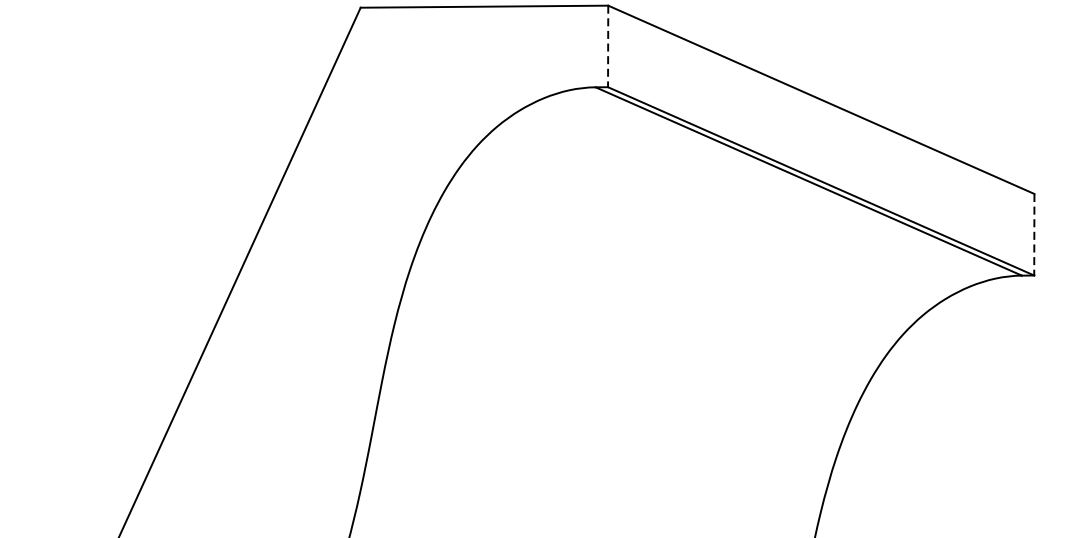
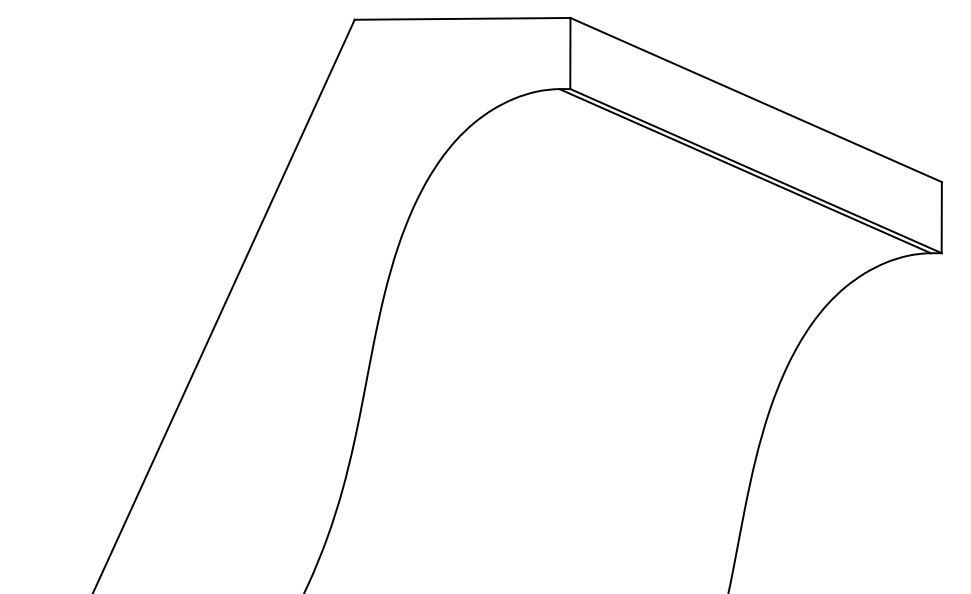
line: (608, 46) -> (570, 53), dashed -> solid
line: (1034, 234) -> (941, 217), dashed -> solid

